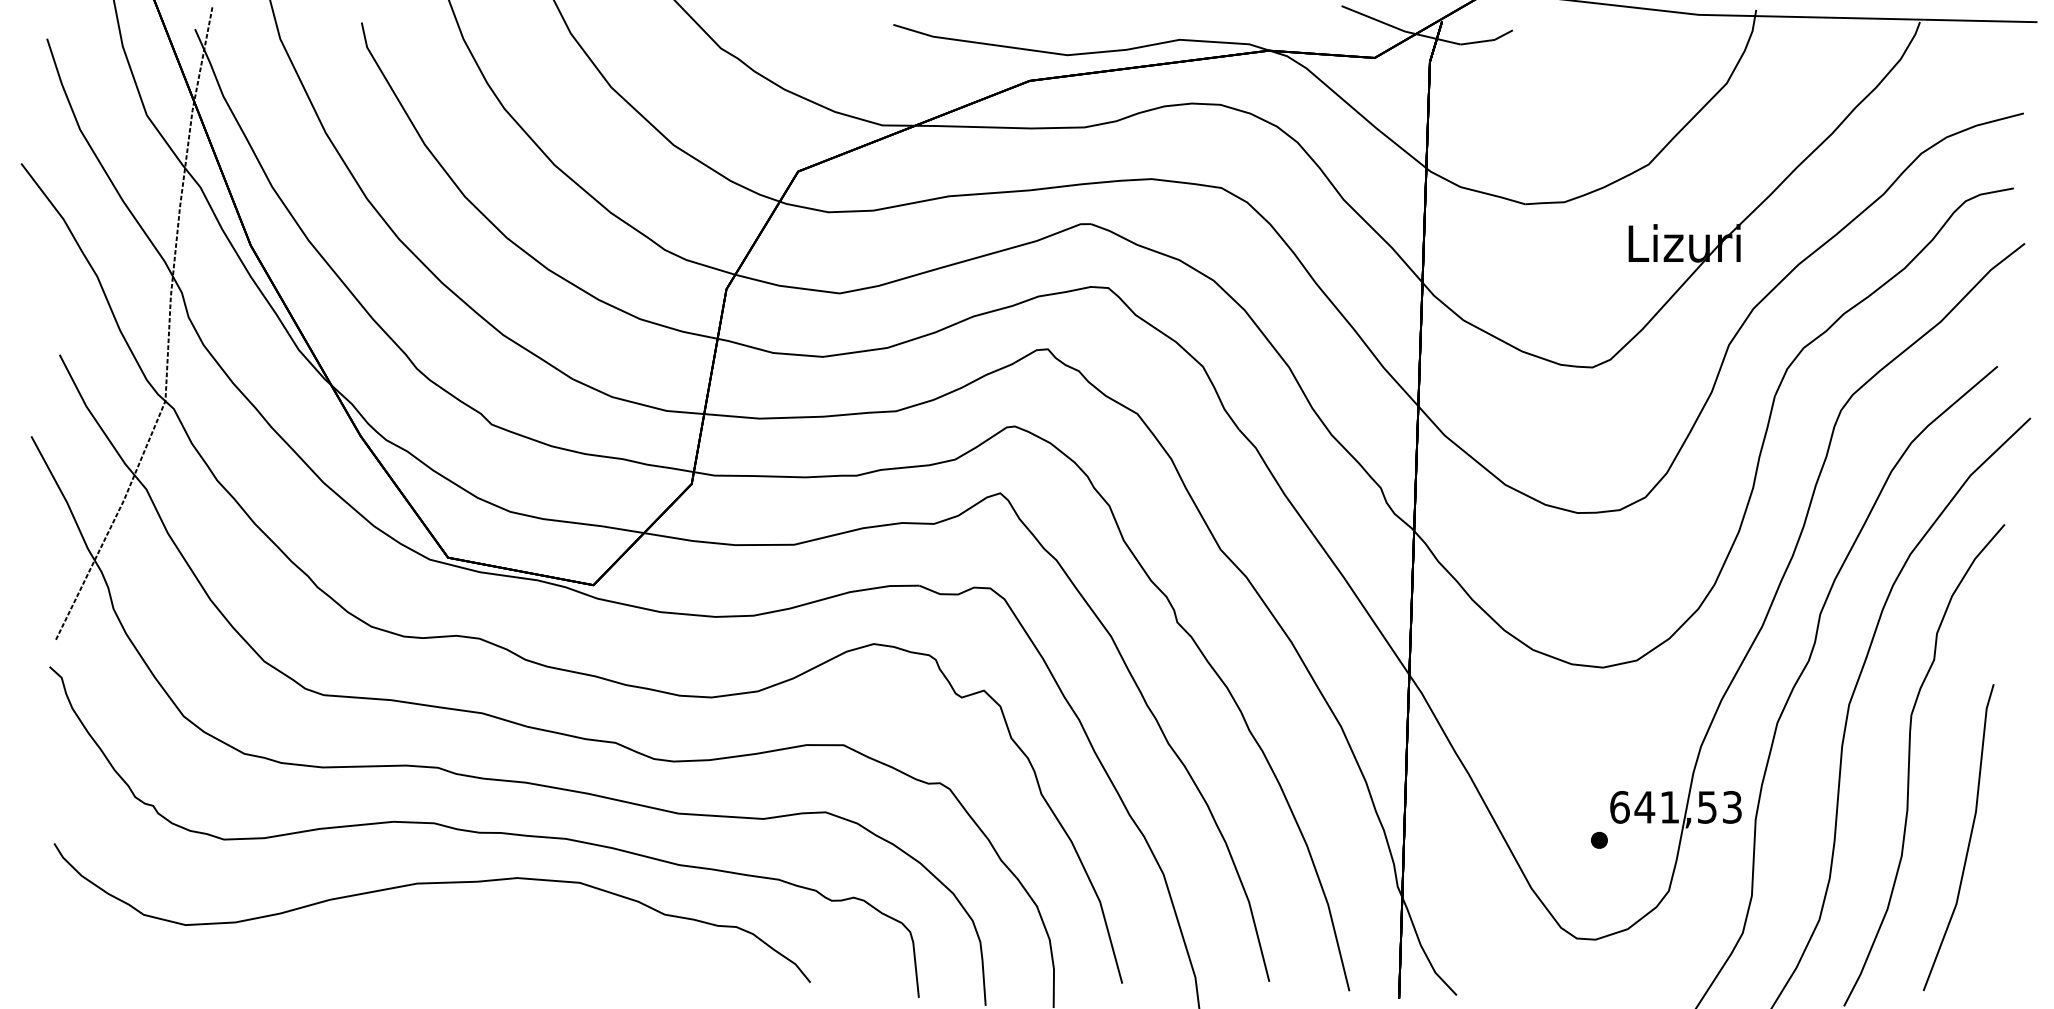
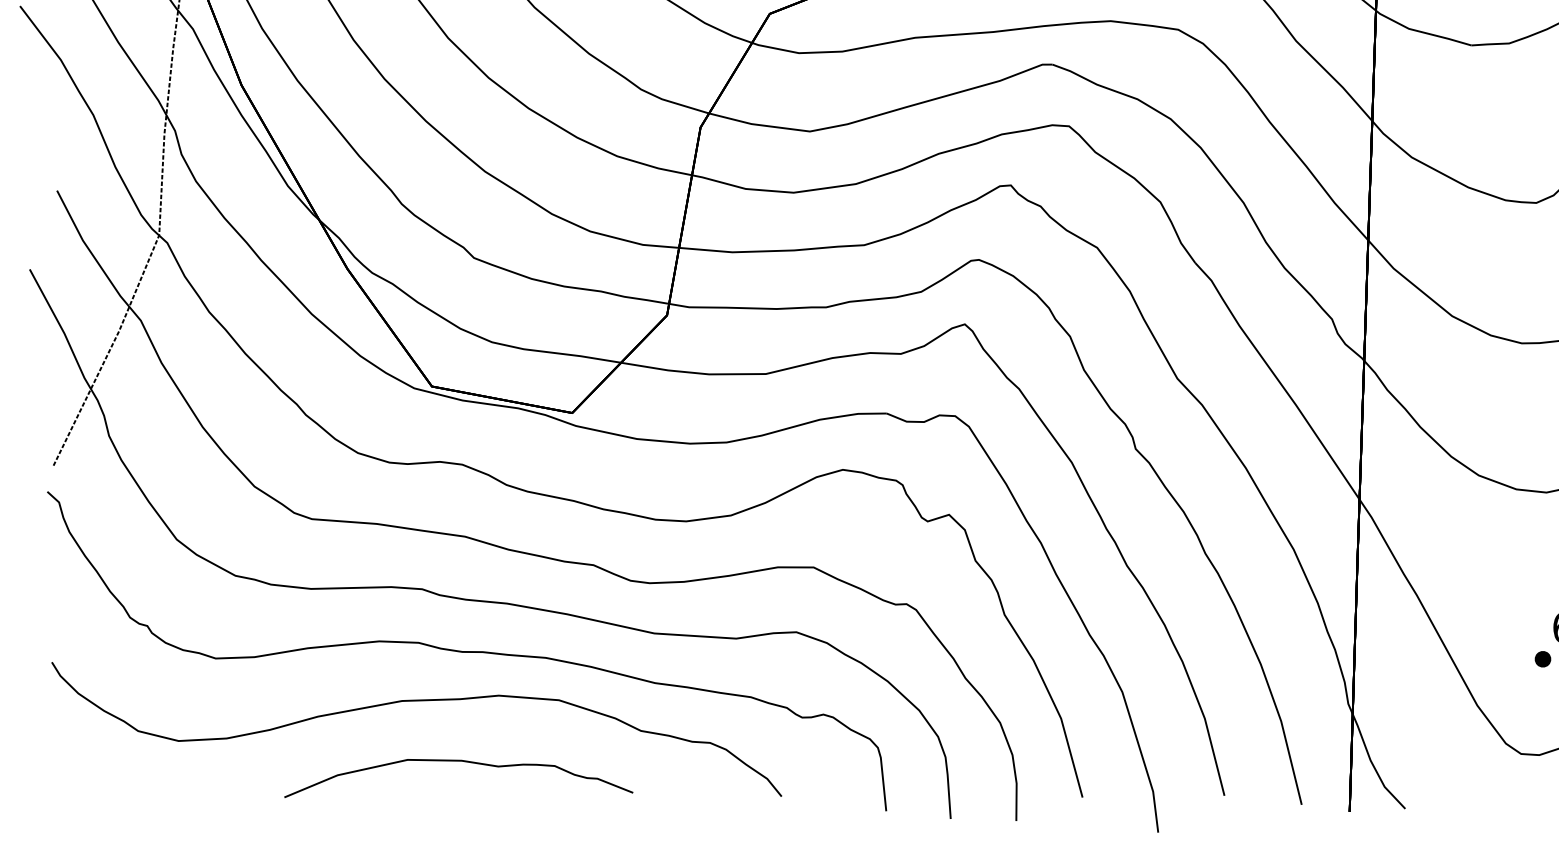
part: (475, 946) -> (458, 761), added

